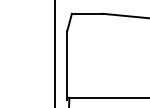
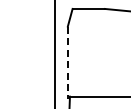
line: (67, 65) -> (67, 62), solid -> dashed

